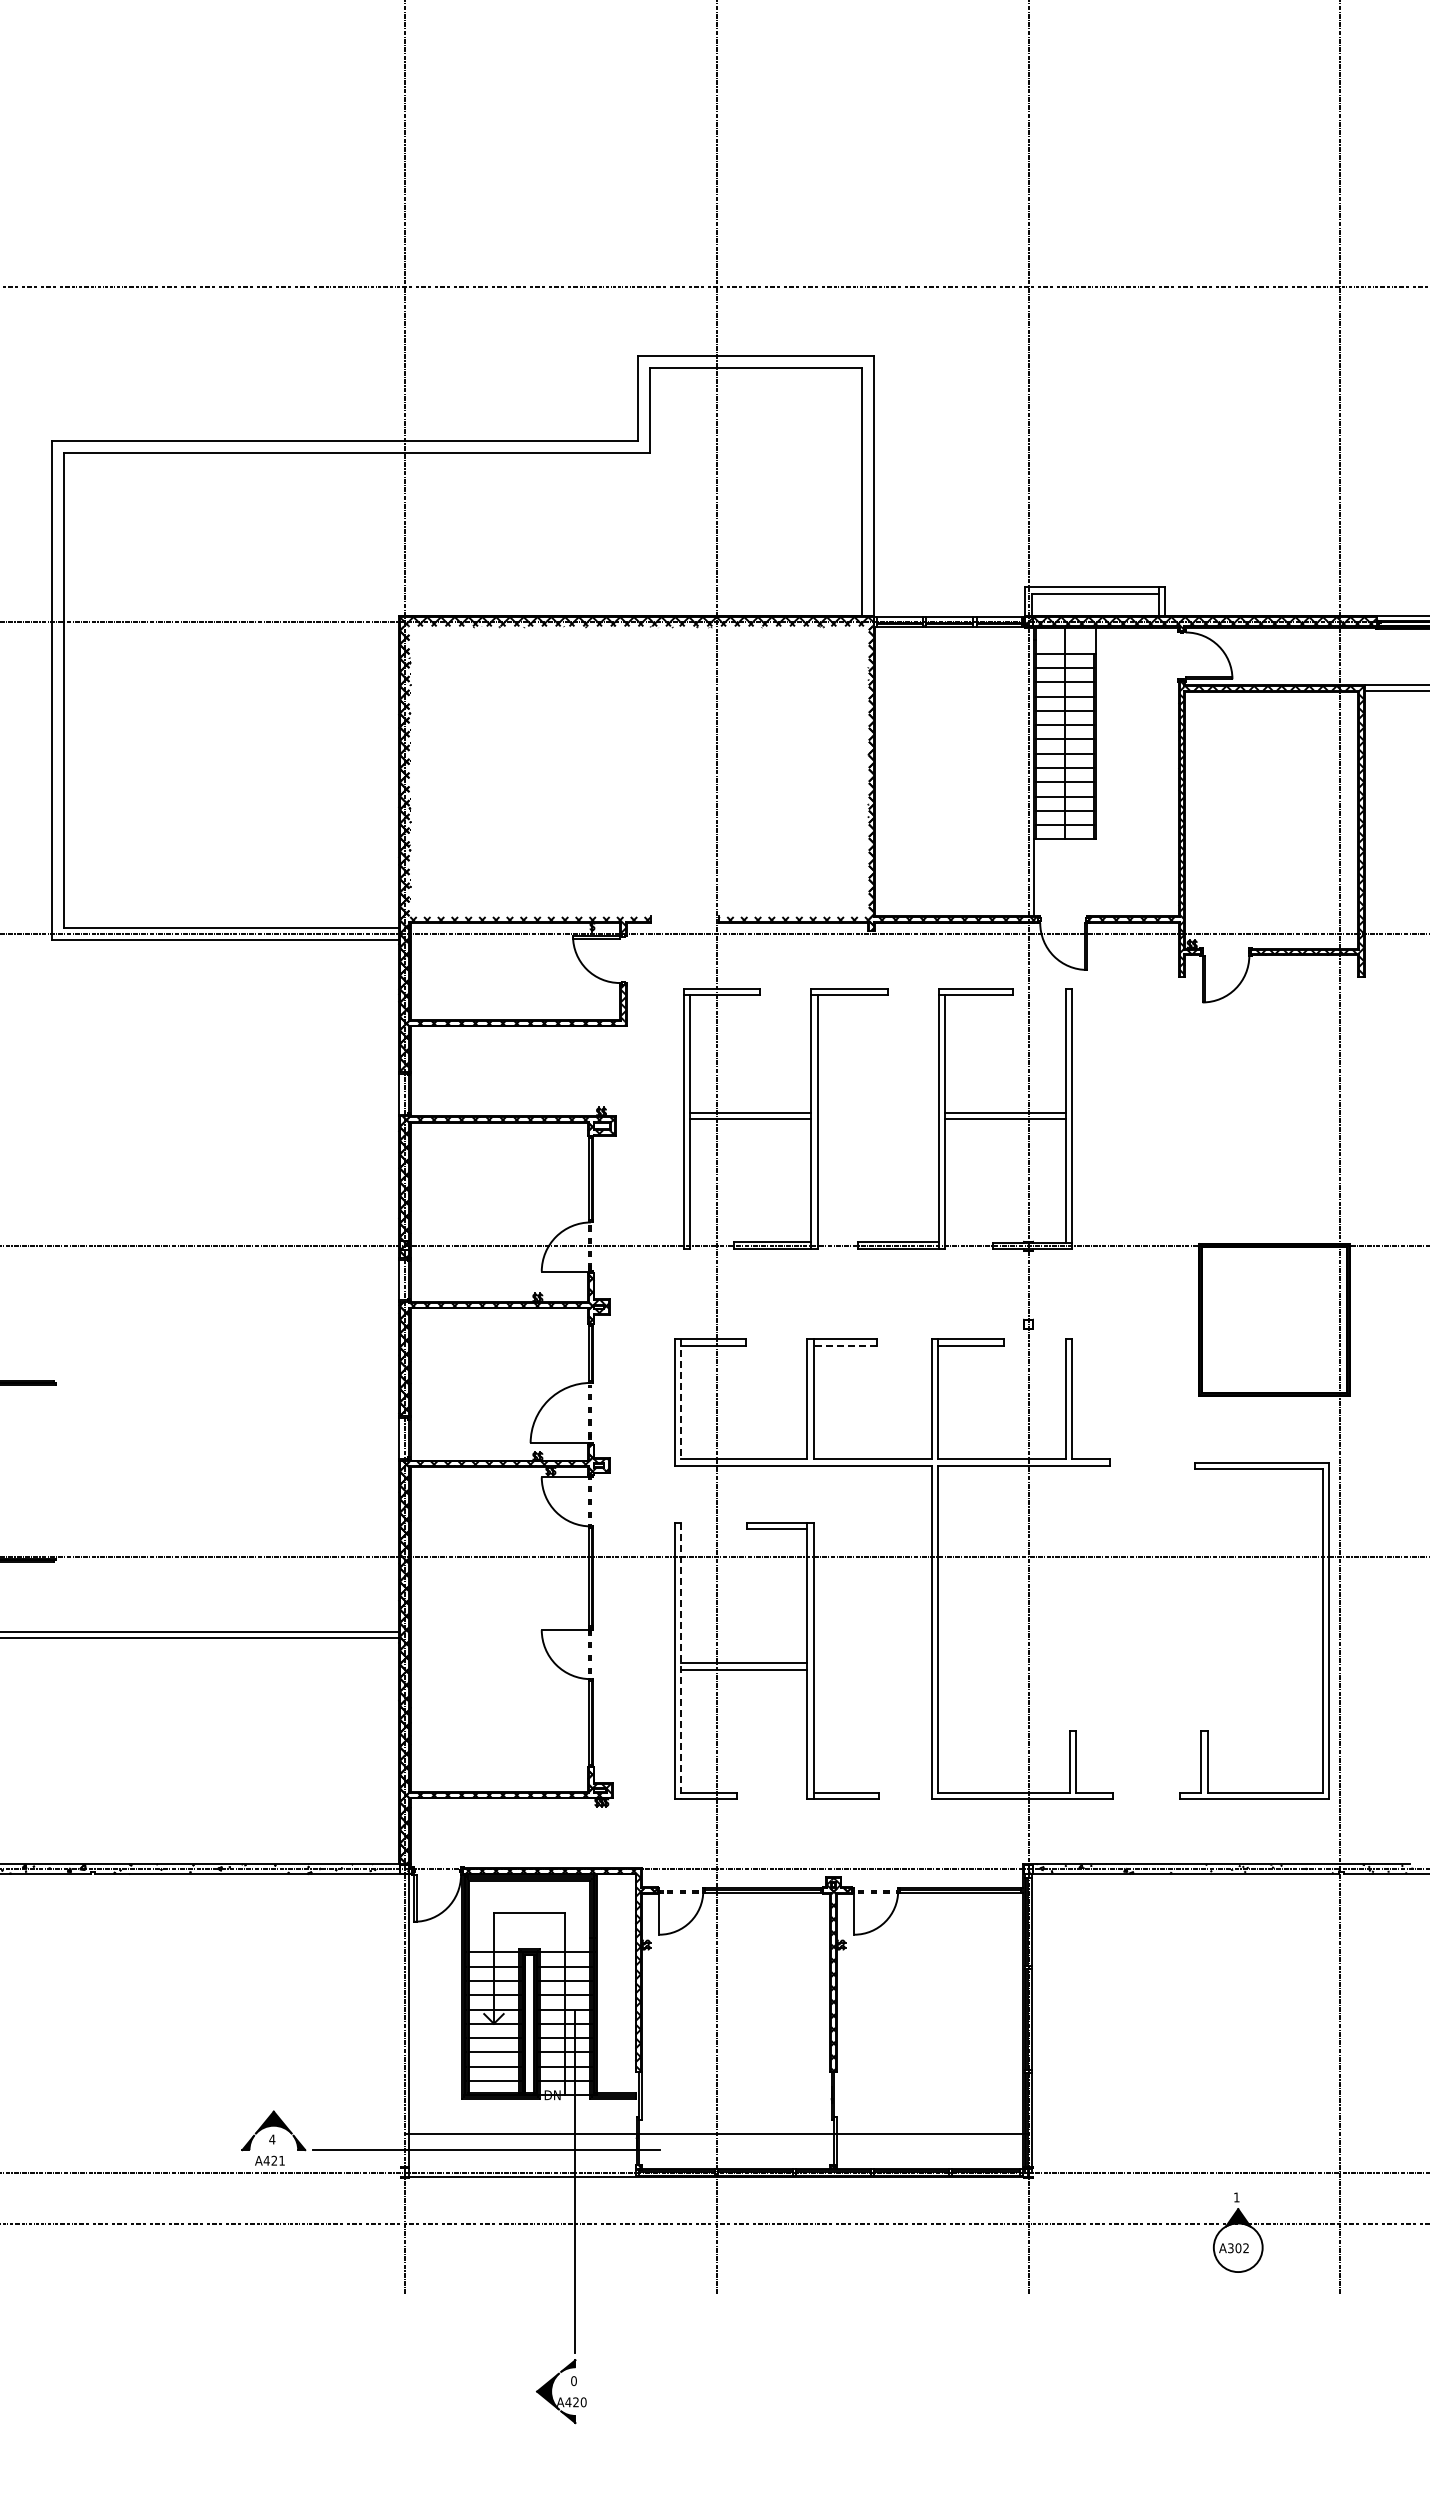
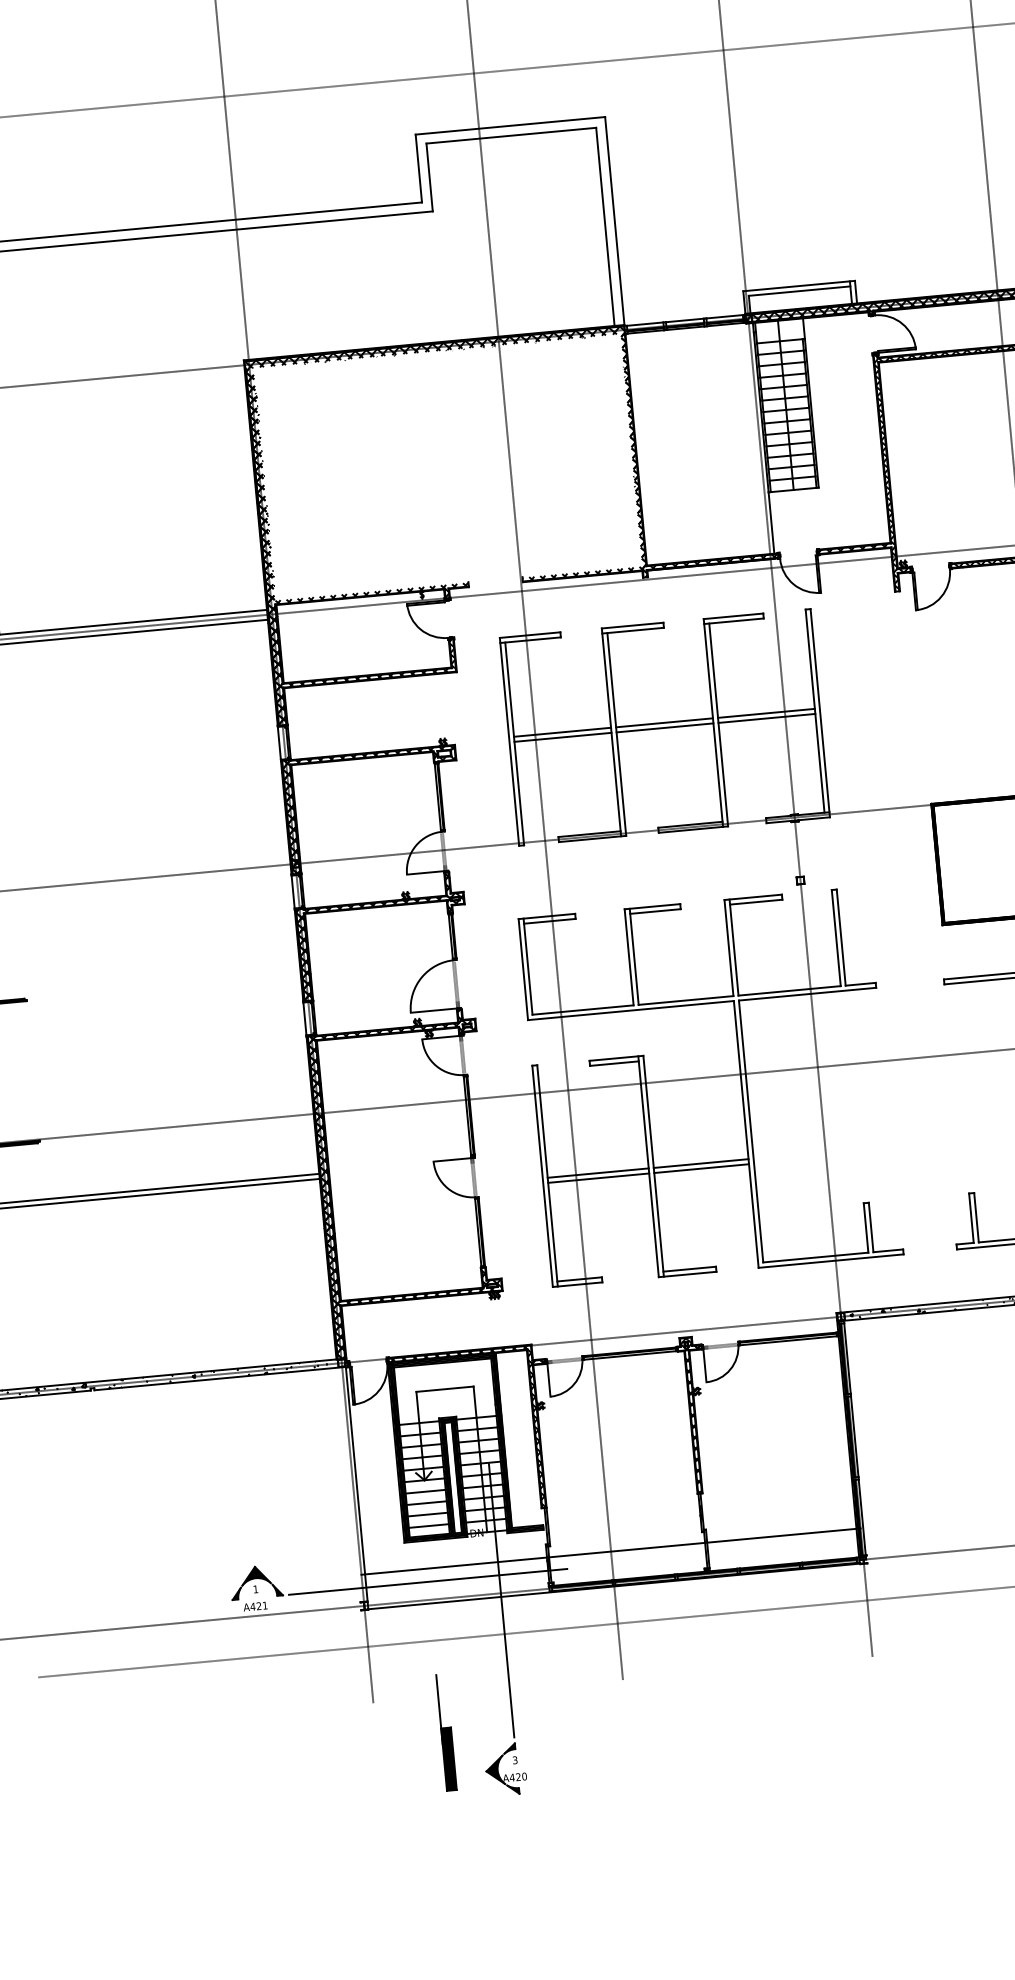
line: (877, 1113) -> (664, 723), added
line: (877, 1119) -> (664, 728), added
line: (845, 1345) -> (655, 911), dashed -> solid
line: (681, 1399) -> (528, 966), dashed -> solid
line: (681, 1661) -> (547, 1176), dashed -> solid
line: (872, 1663) -> (700, 1163), added
line: (872, 1669) -> (701, 1168), added
text: (272, 2139) -> (255, 1589), 4 -> 1
part: (491, 2338) -> (446, 1732), added
text: (573, 2380) -> (514, 1759), 0 -> 3

